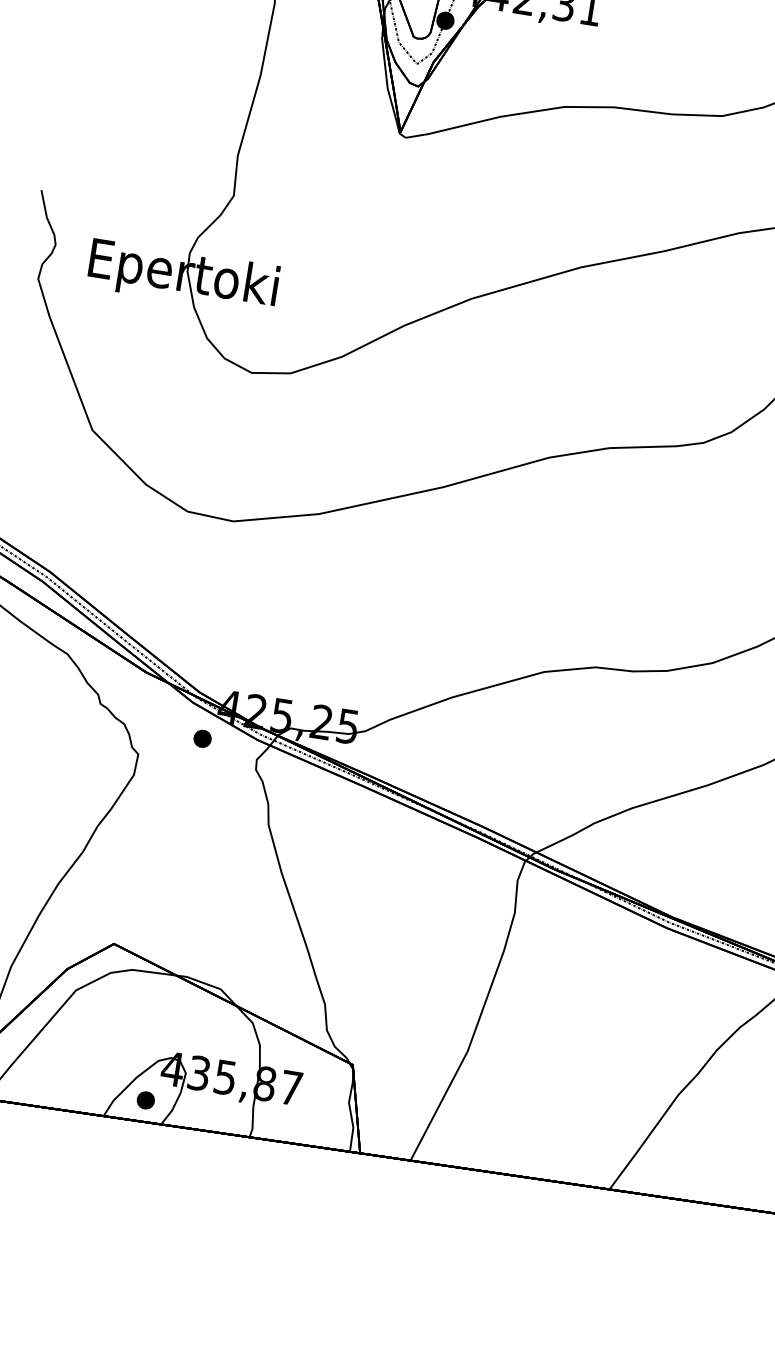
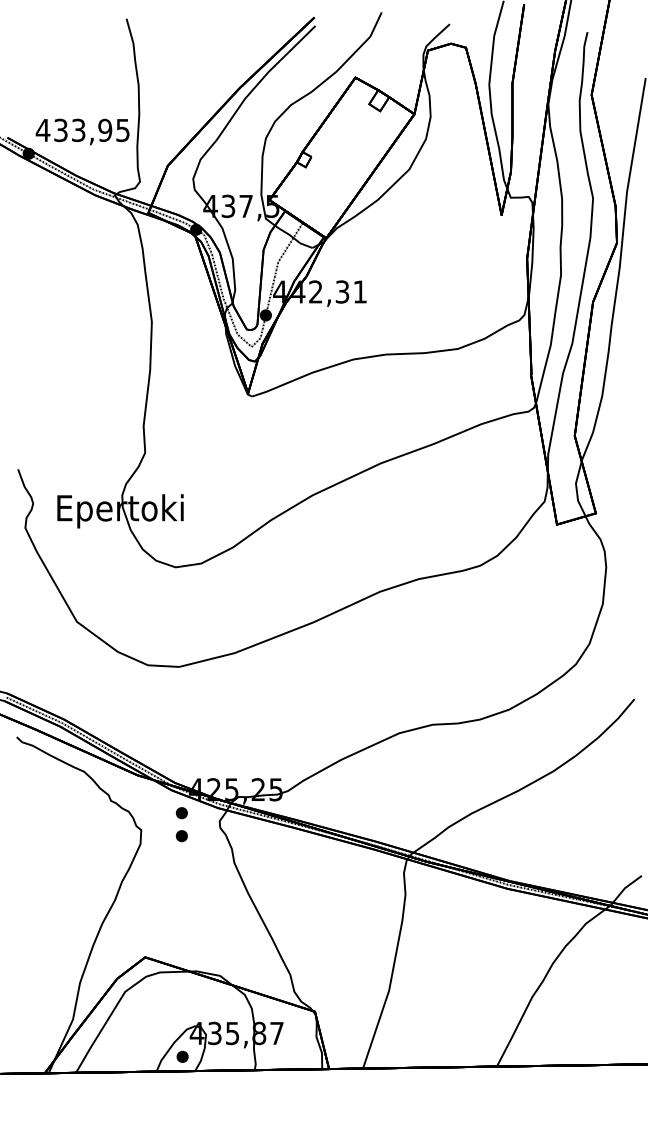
part: (196, 773) -> (181, 836), added

